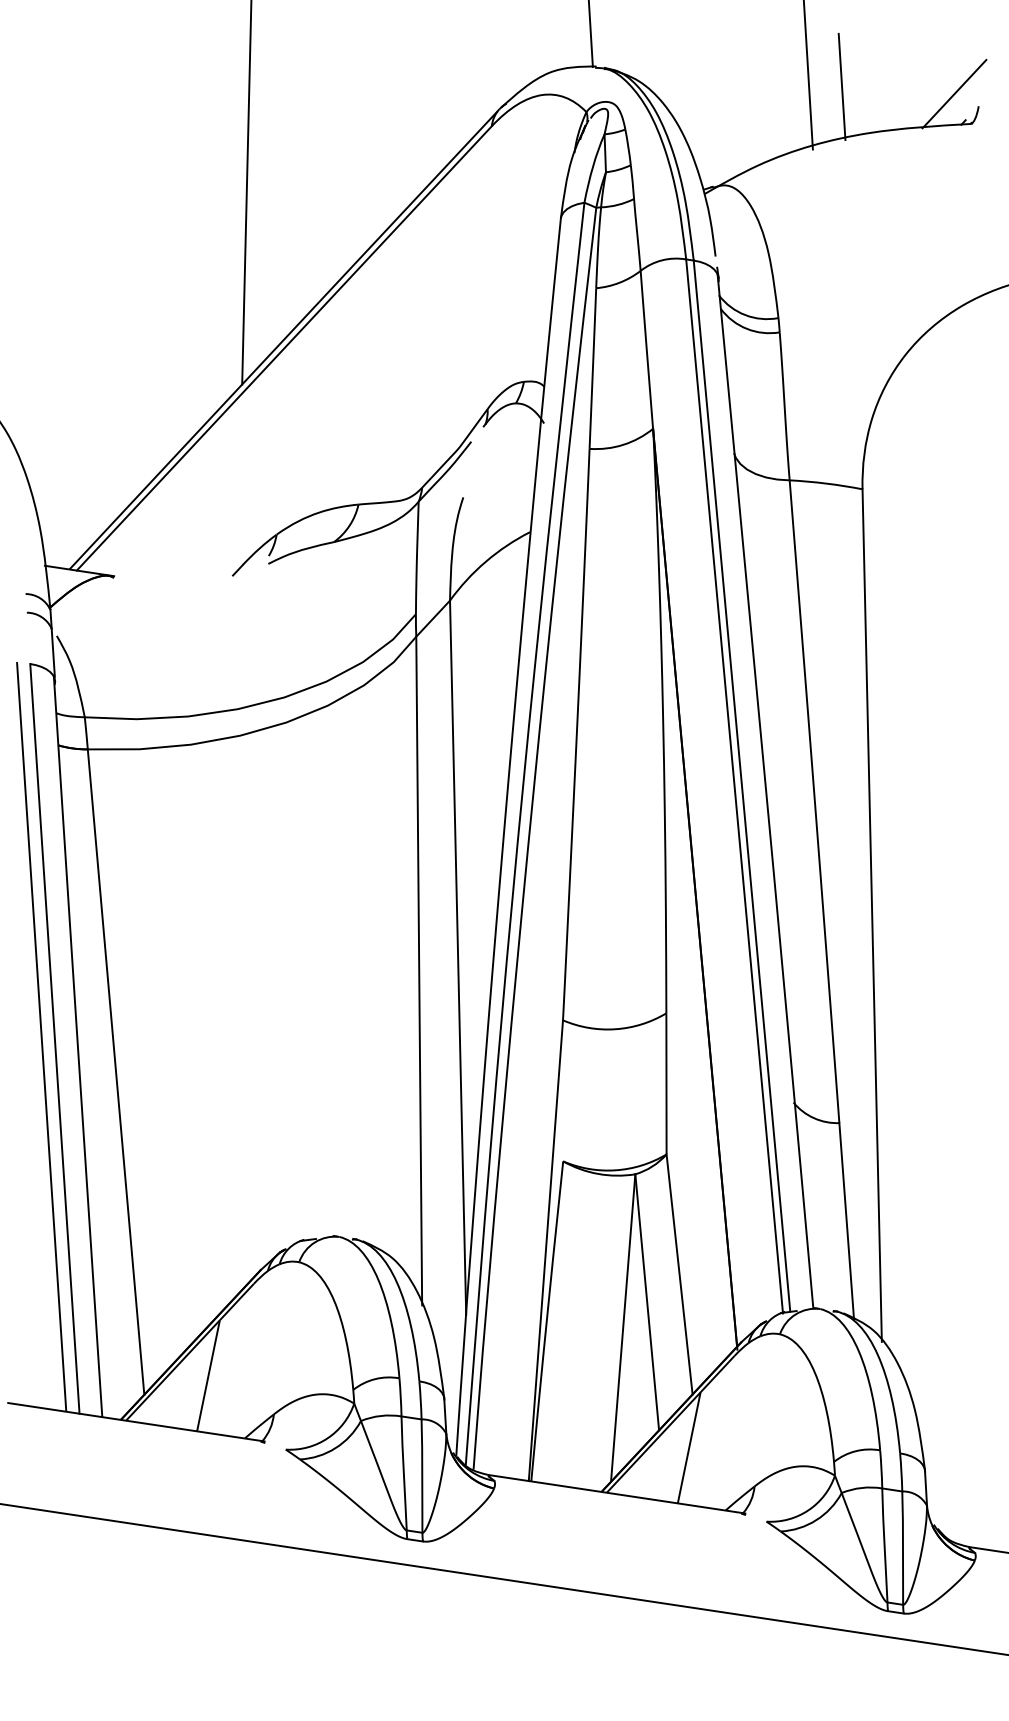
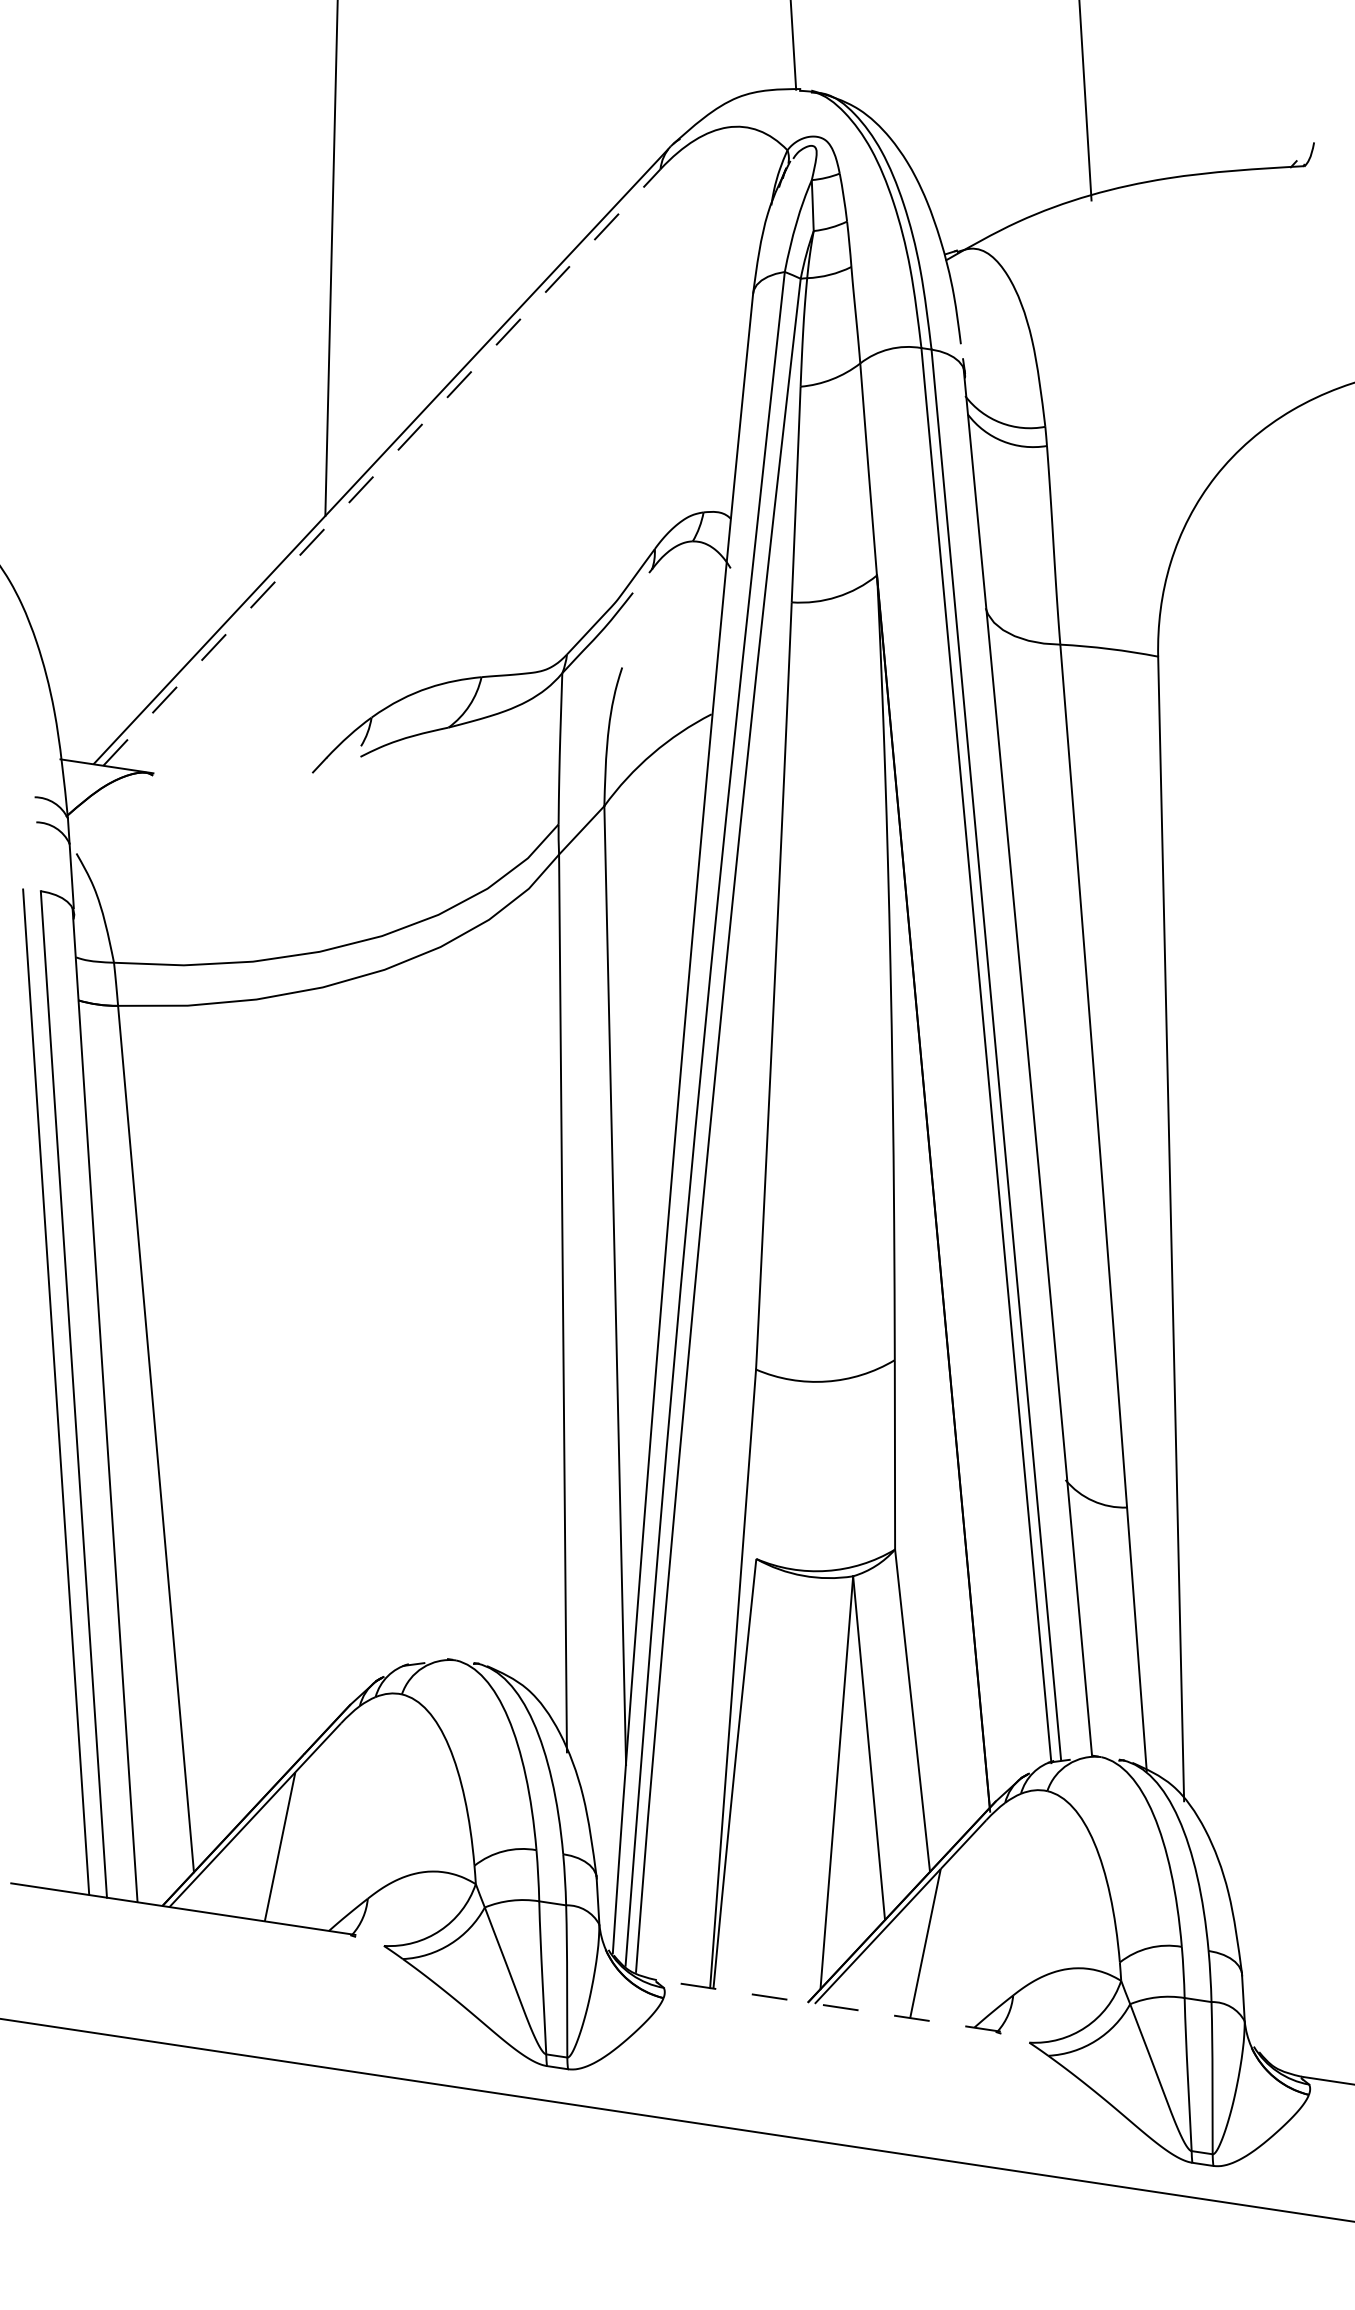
line: (841, 86) -> (1129, 115), removed
line: (954, 93) -> (1281, 125), removed
line: (284, 348) -> (382, 467), solid -> dashed
line: (617, 1494) -> (829, 2006), solid -> dashed

